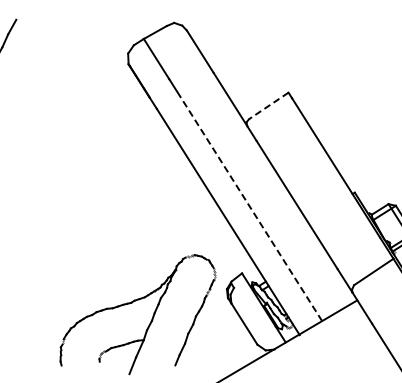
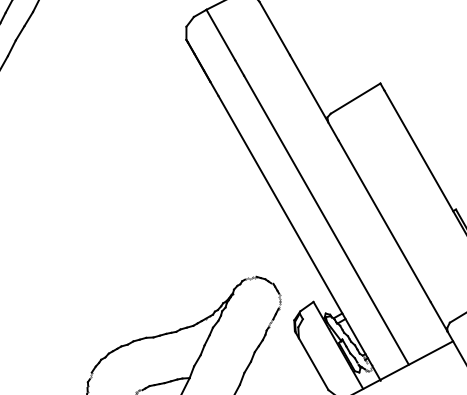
line: (268, 105) -> (355, 98), dashed -> solid
line: (249, 206) -> (326, 220), dashed -> solid

